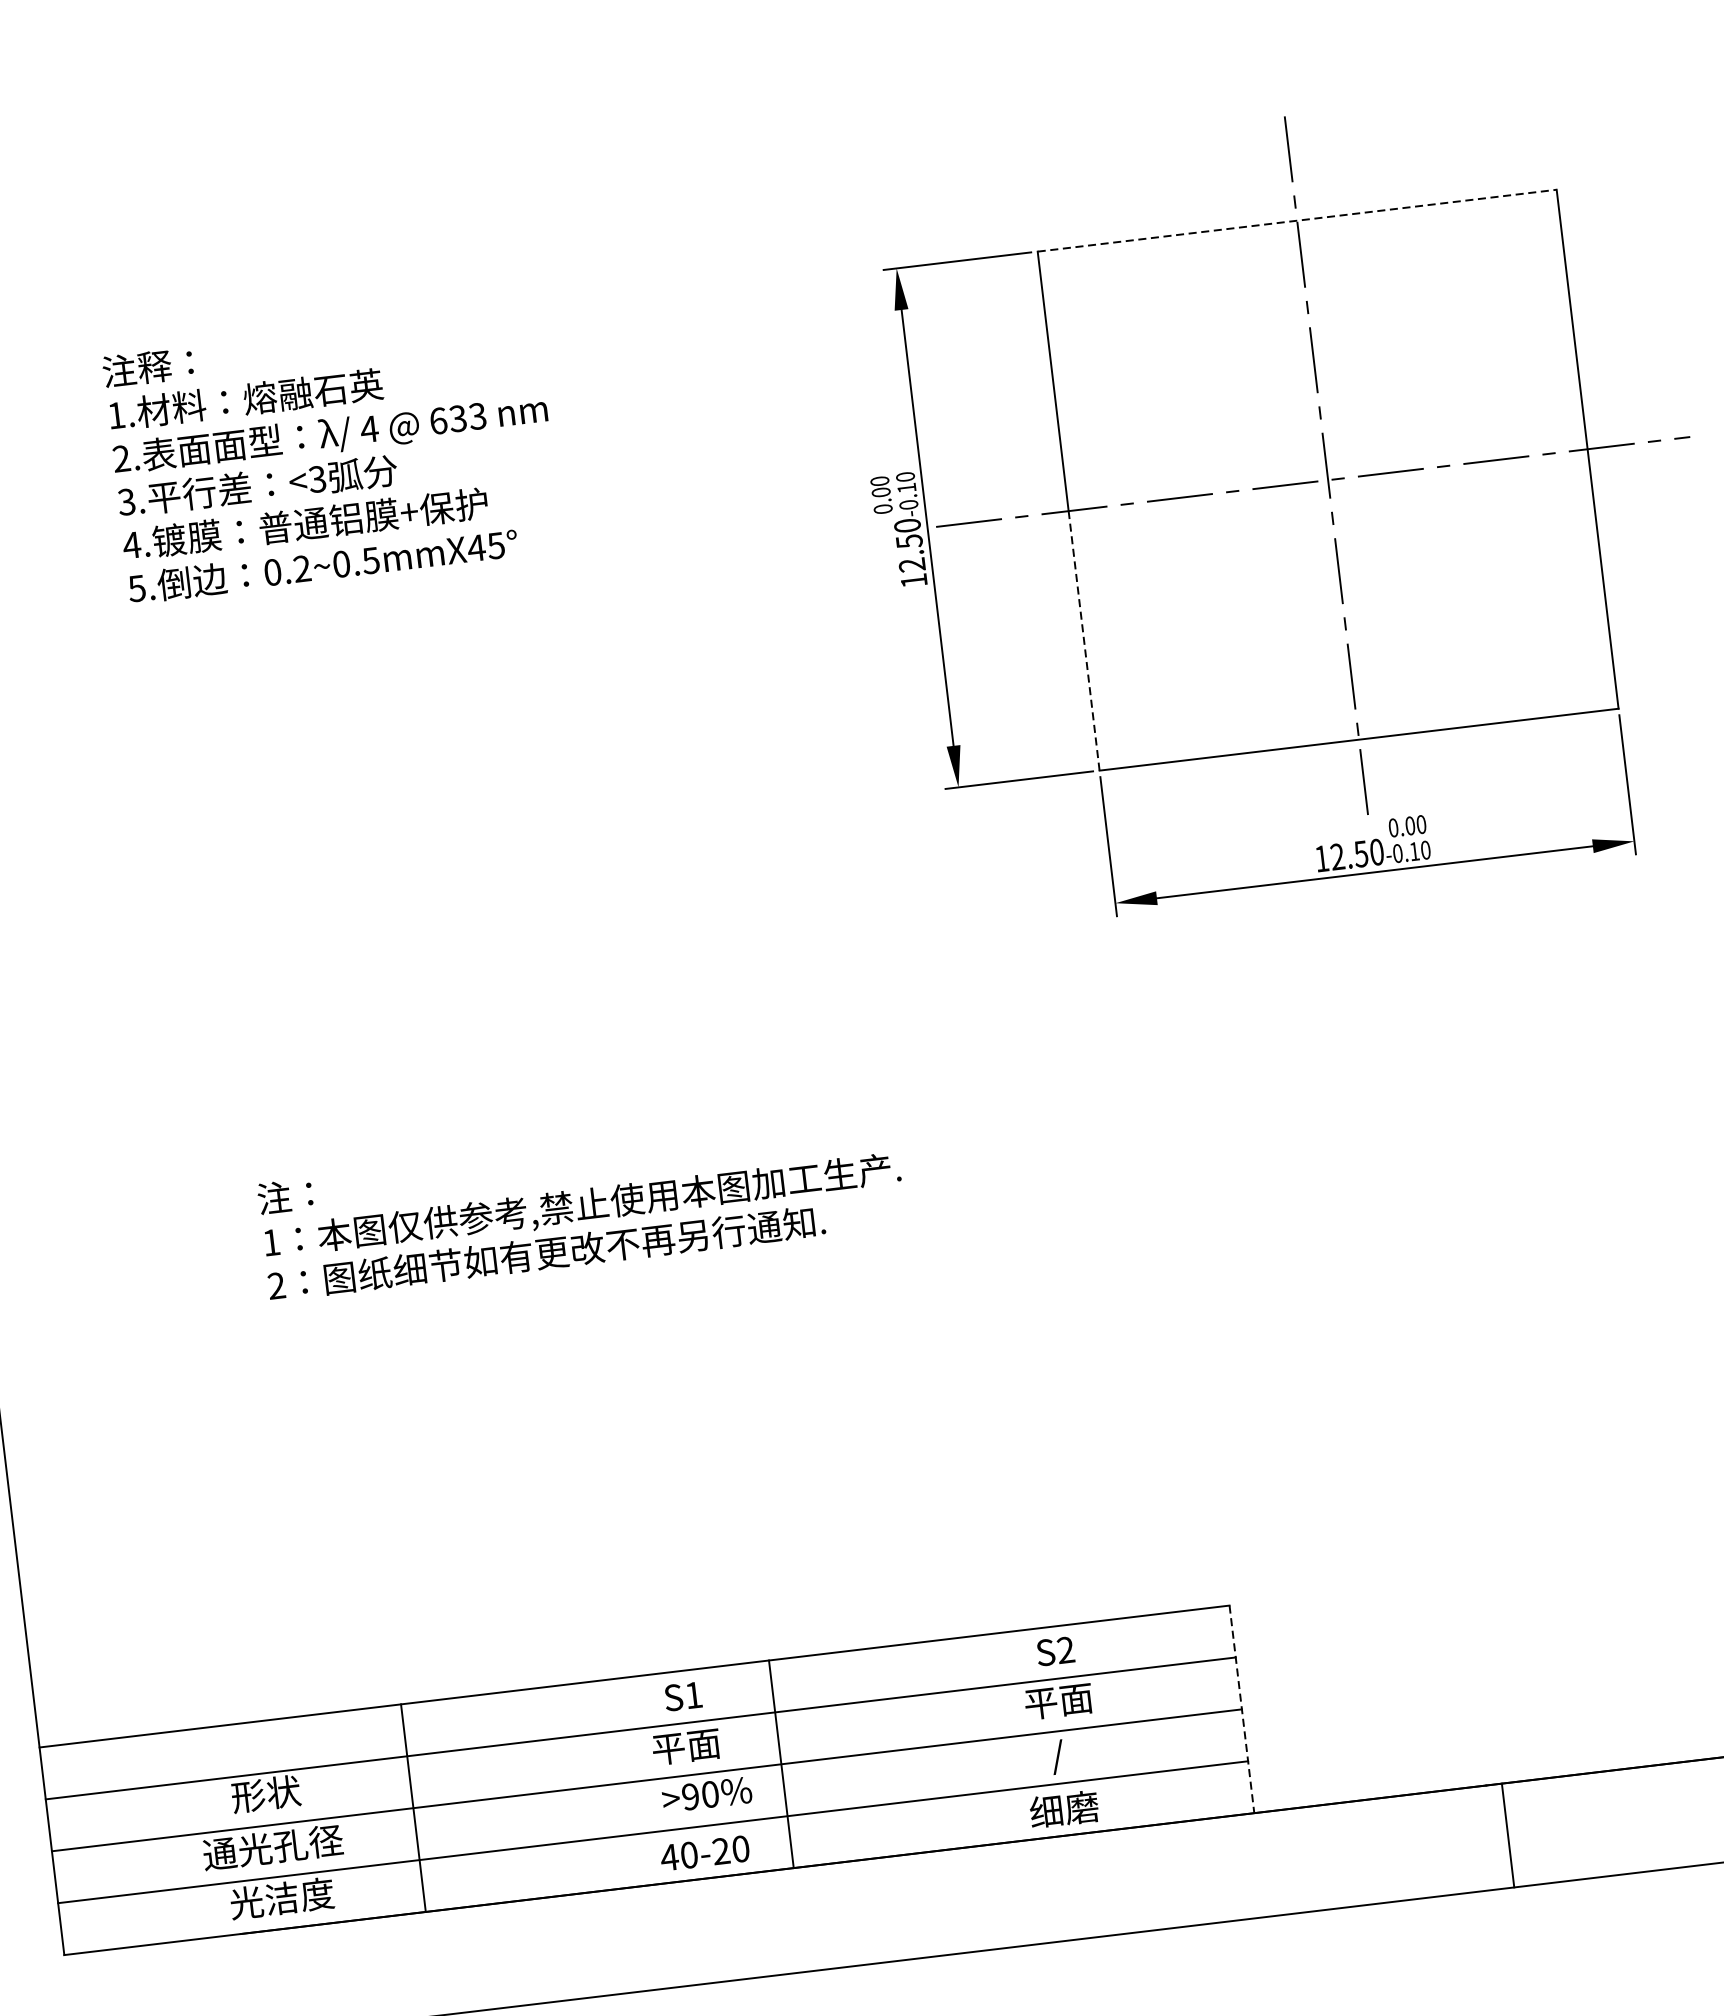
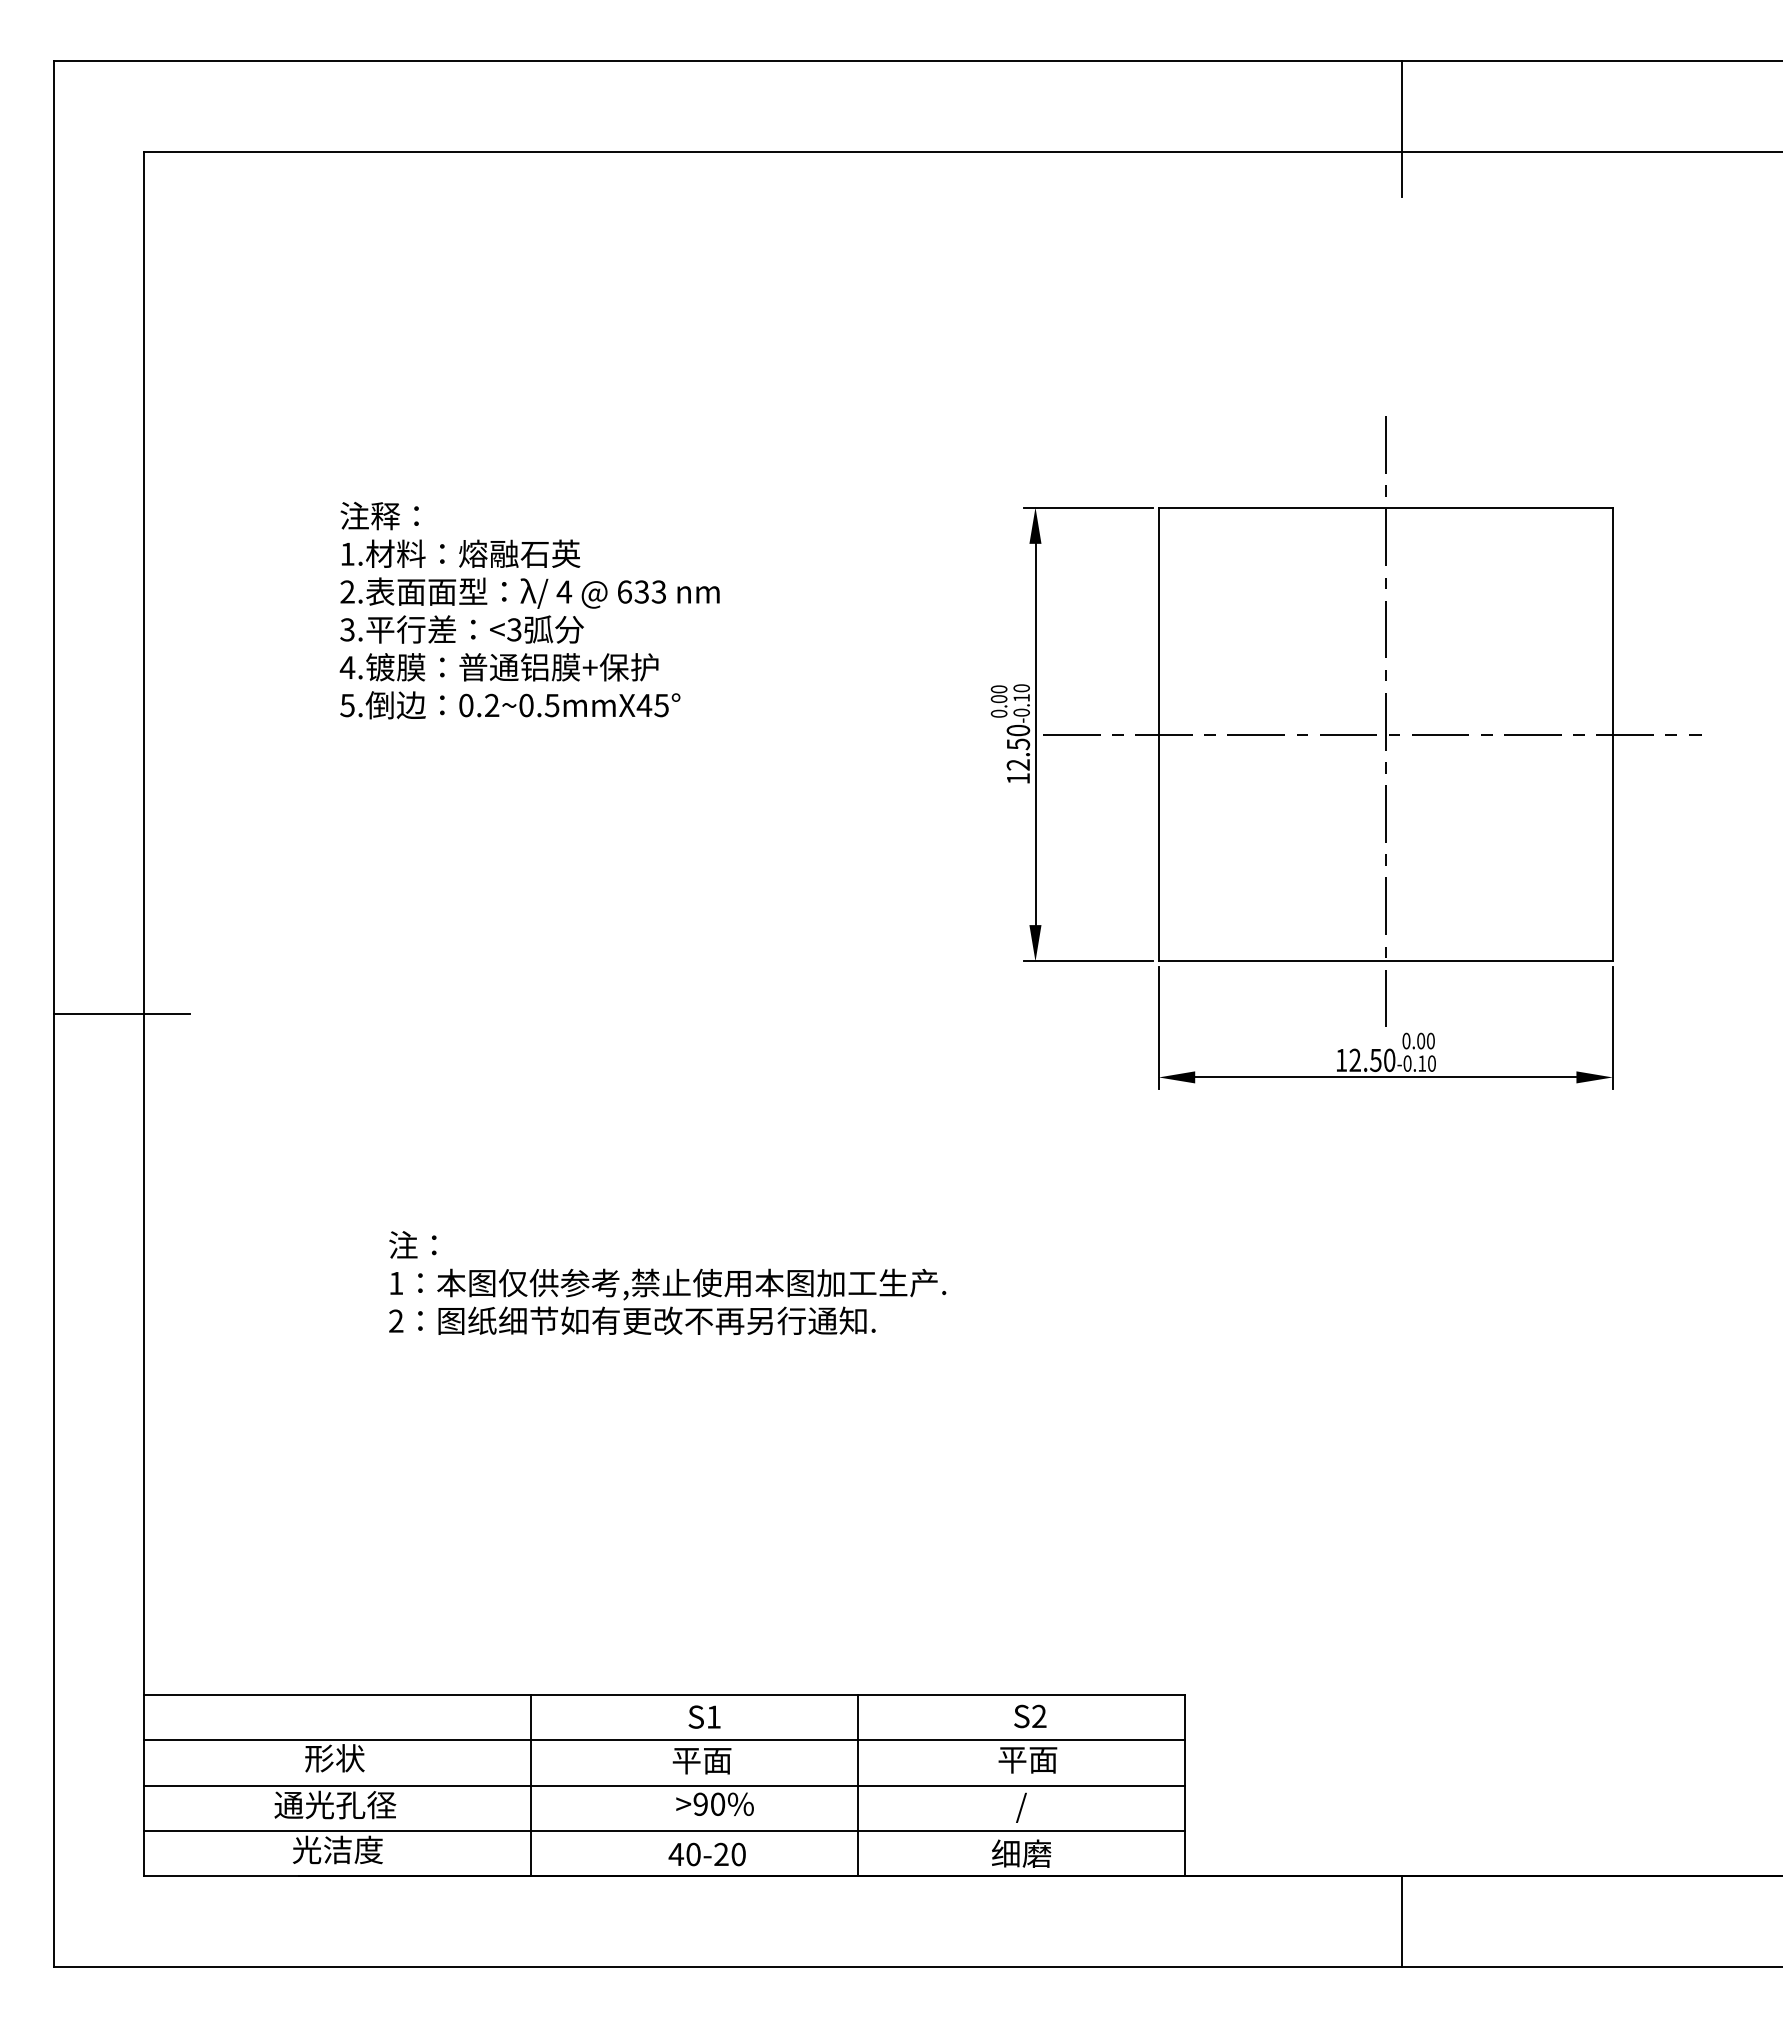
line: (1296, 220) -> (1385, 507), dashed -> solid
line: (1083, 640) -> (1158, 847), dashed -> solid
line: (1242, 1709) -> (1185, 1785), dashed -> solid
line: (781, 1764) -> (858, 1785), moved
line: (413, 1808) -> (531, 1785), moved

